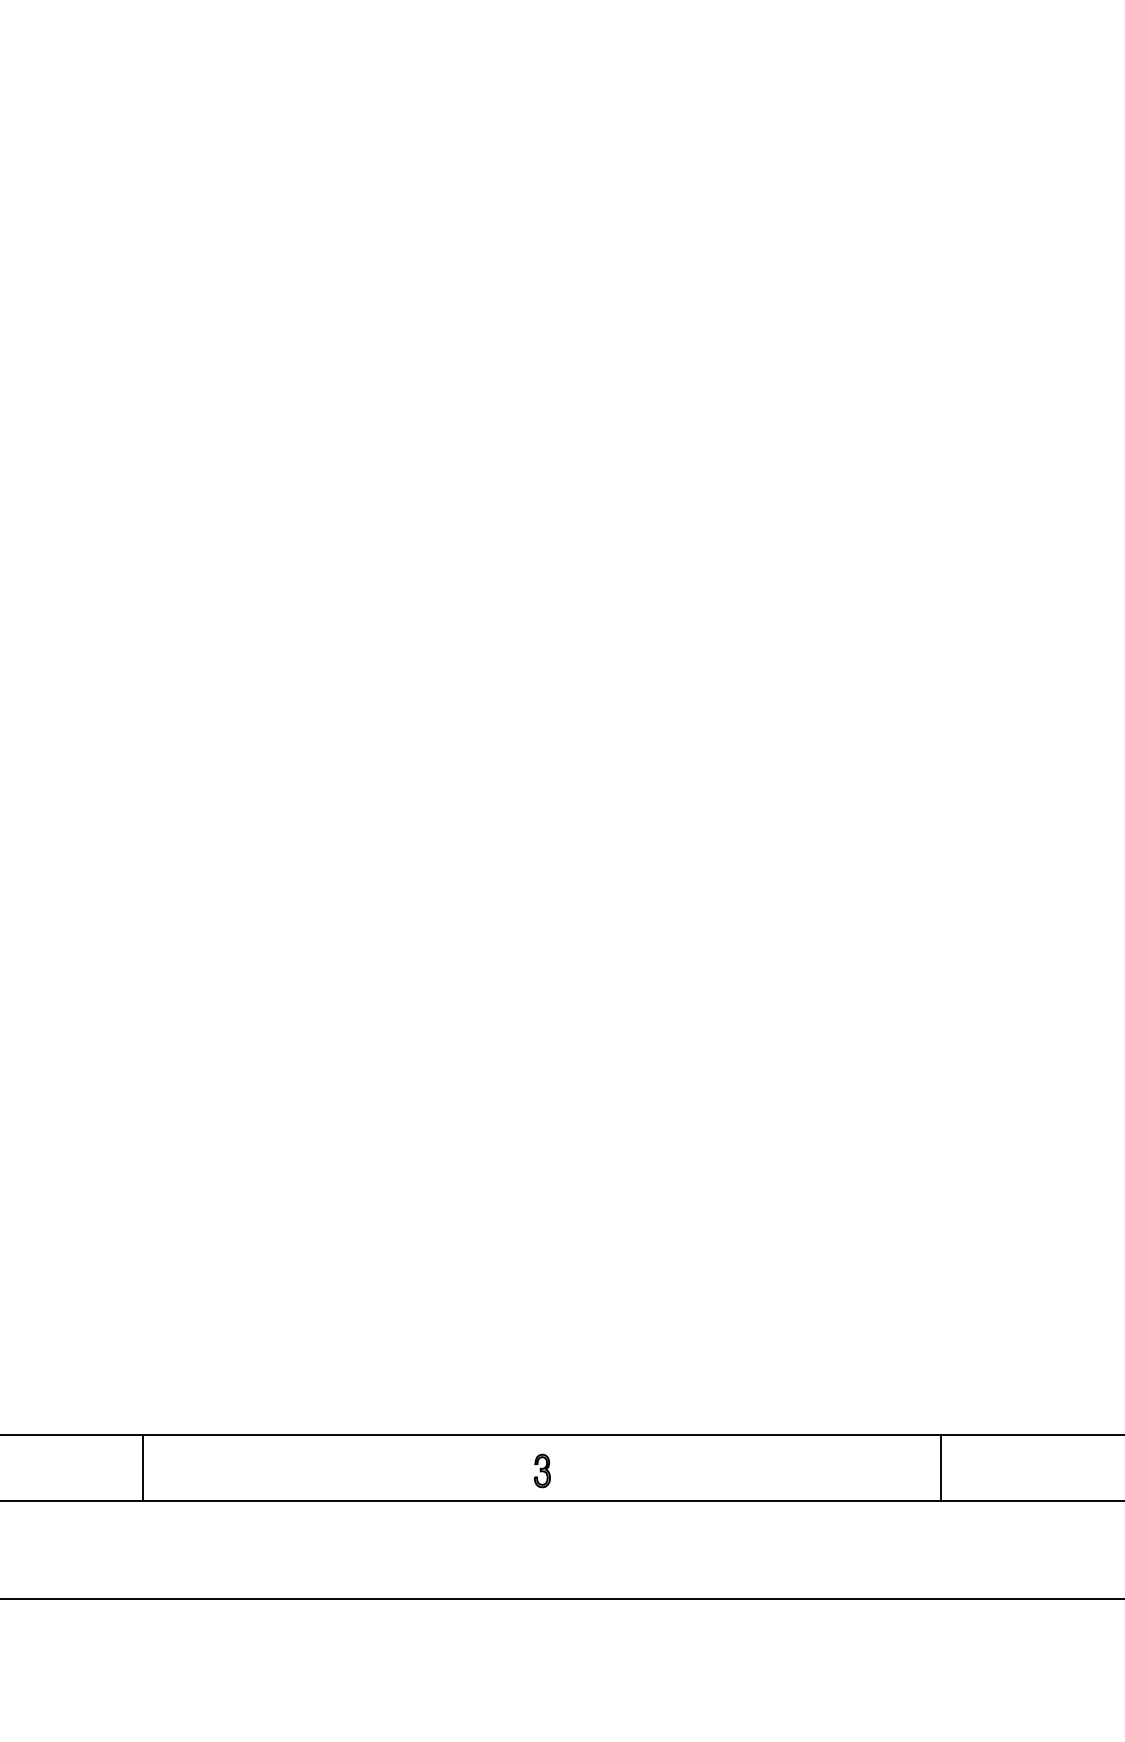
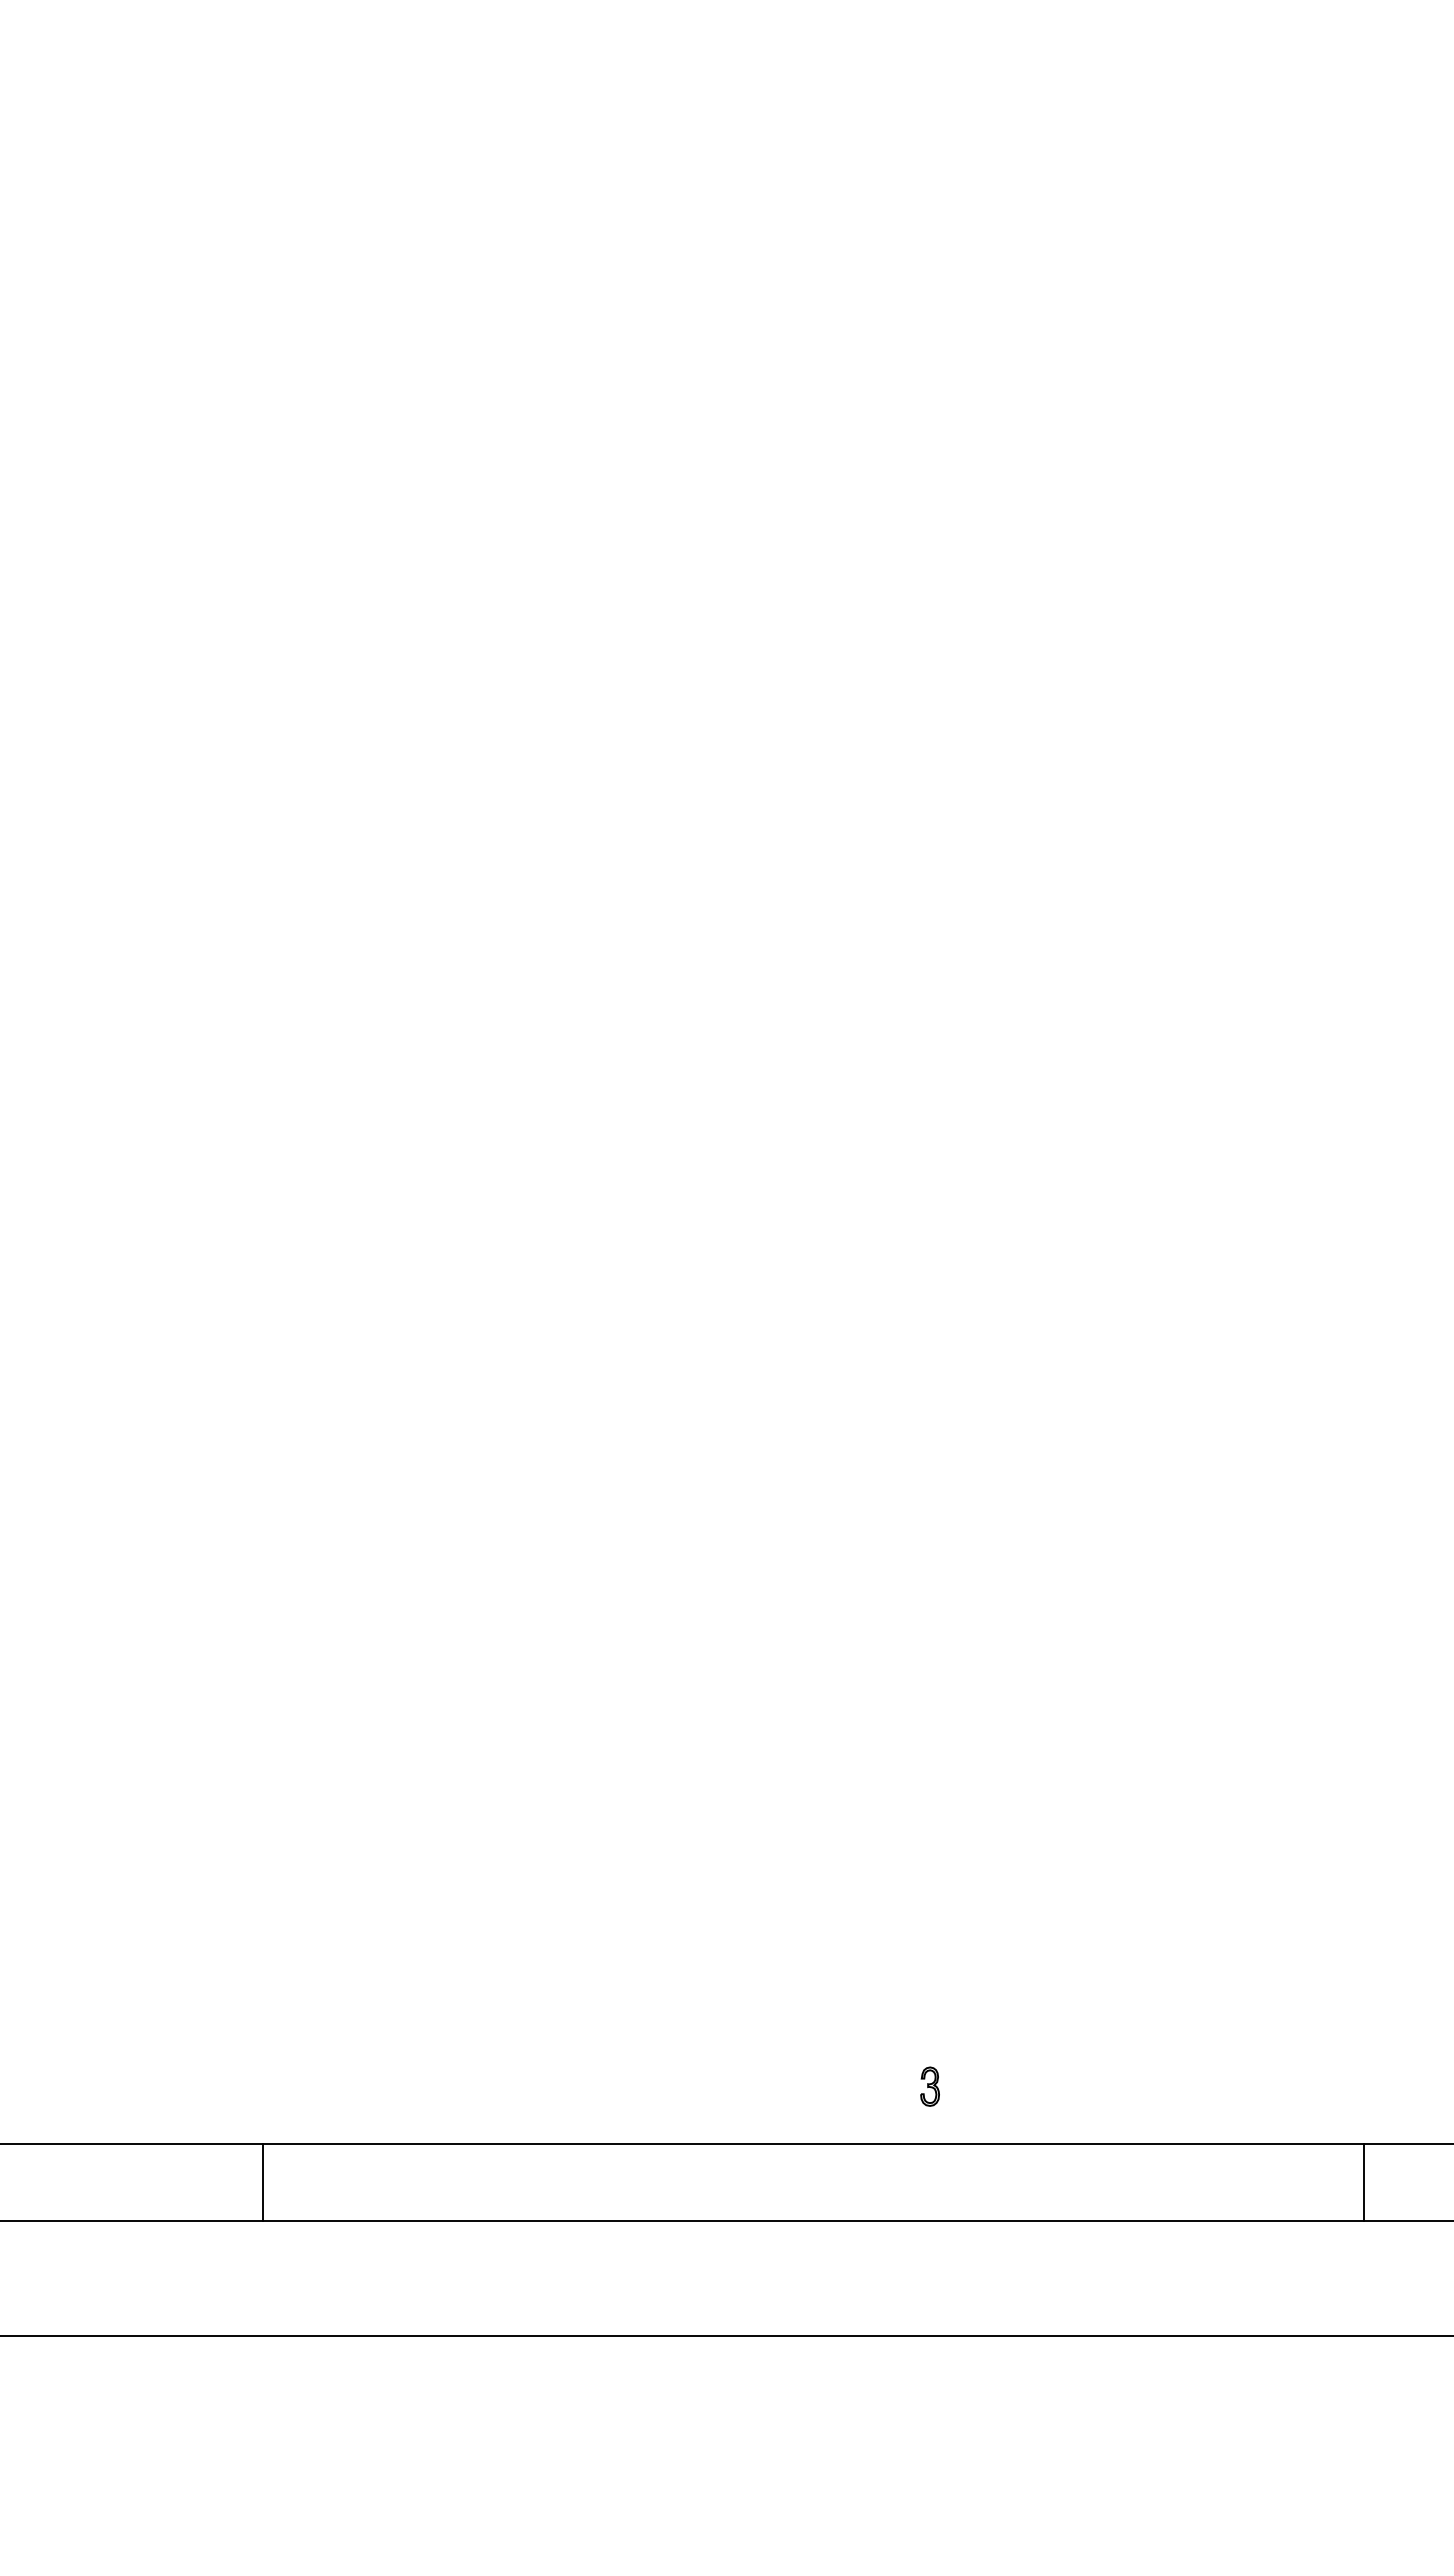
line: (143, 1467) -> (262, 2181), moved
line: (940, 1467) -> (1363, 2181), moved
part: (541, 1470) -> (929, 2086), moved

